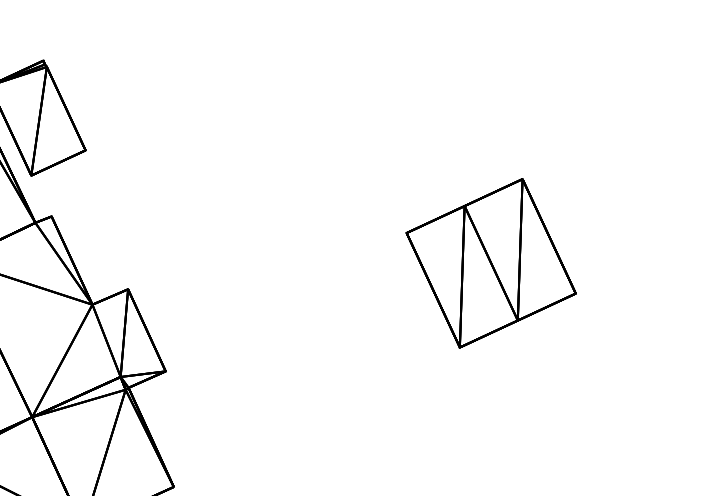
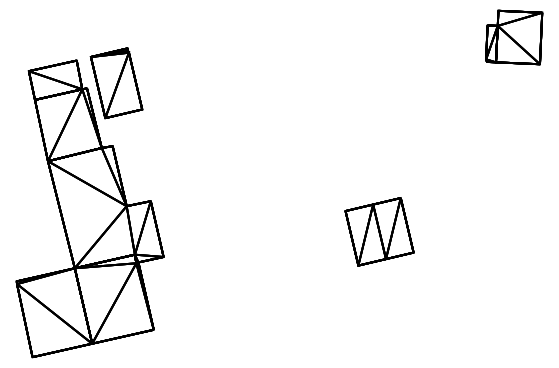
part: (490, 262) -> (379, 231), size x0.7

